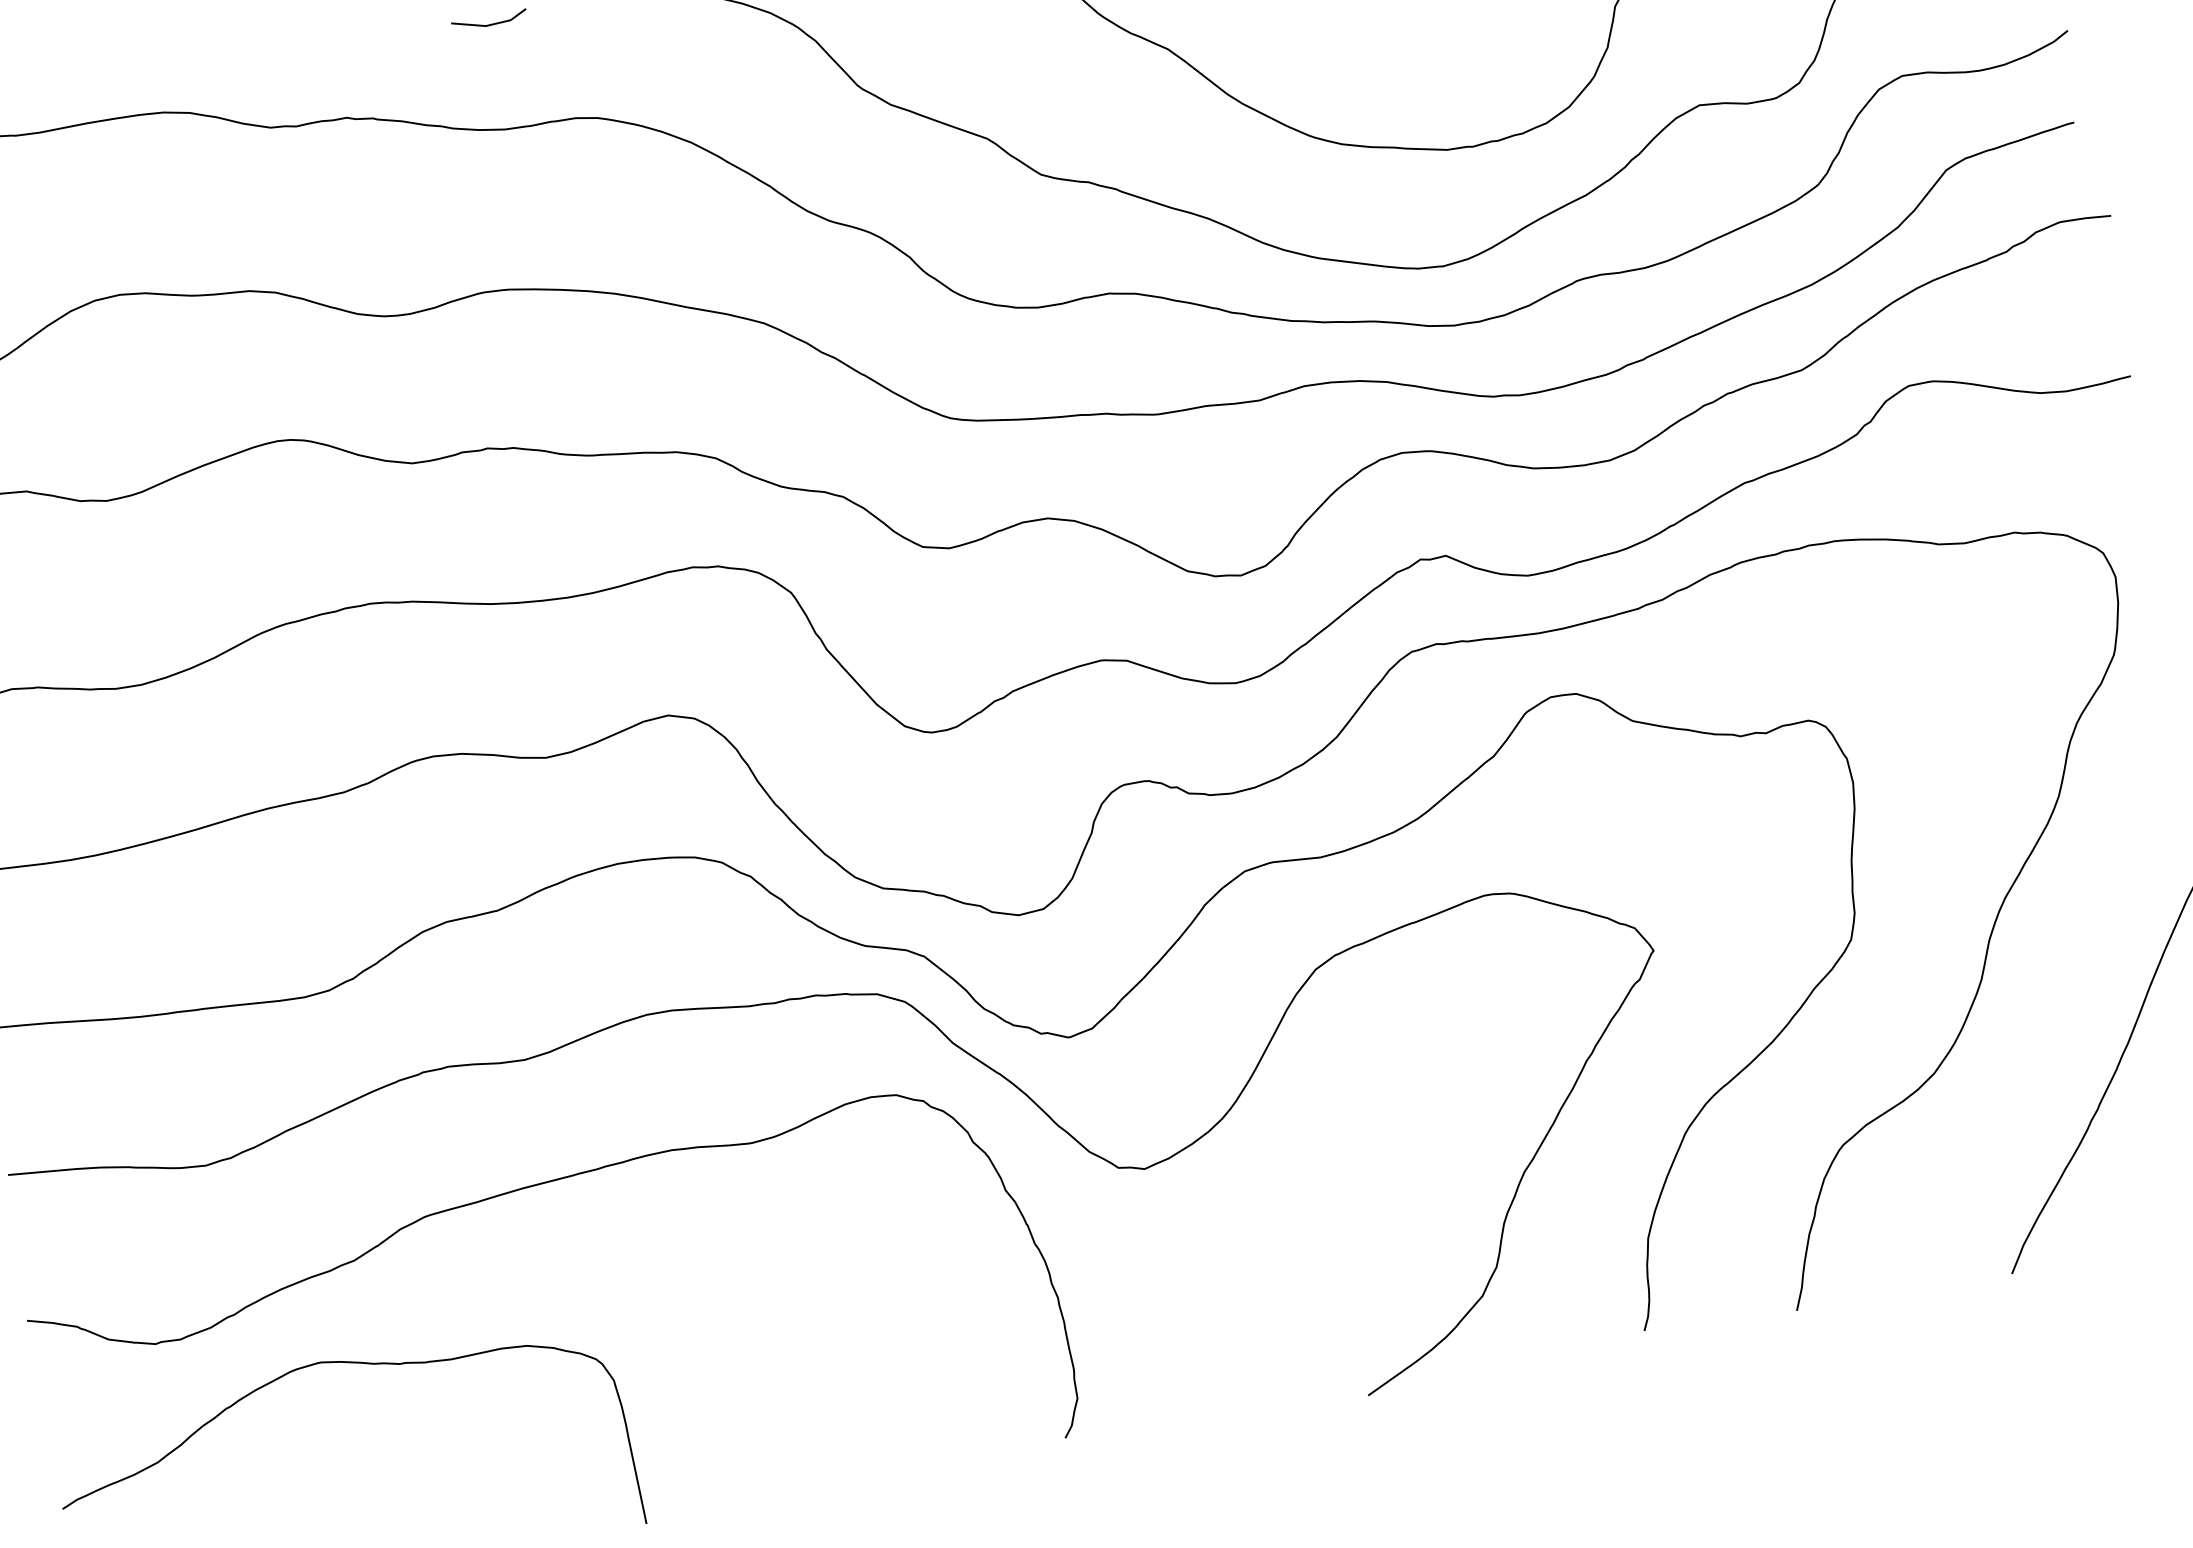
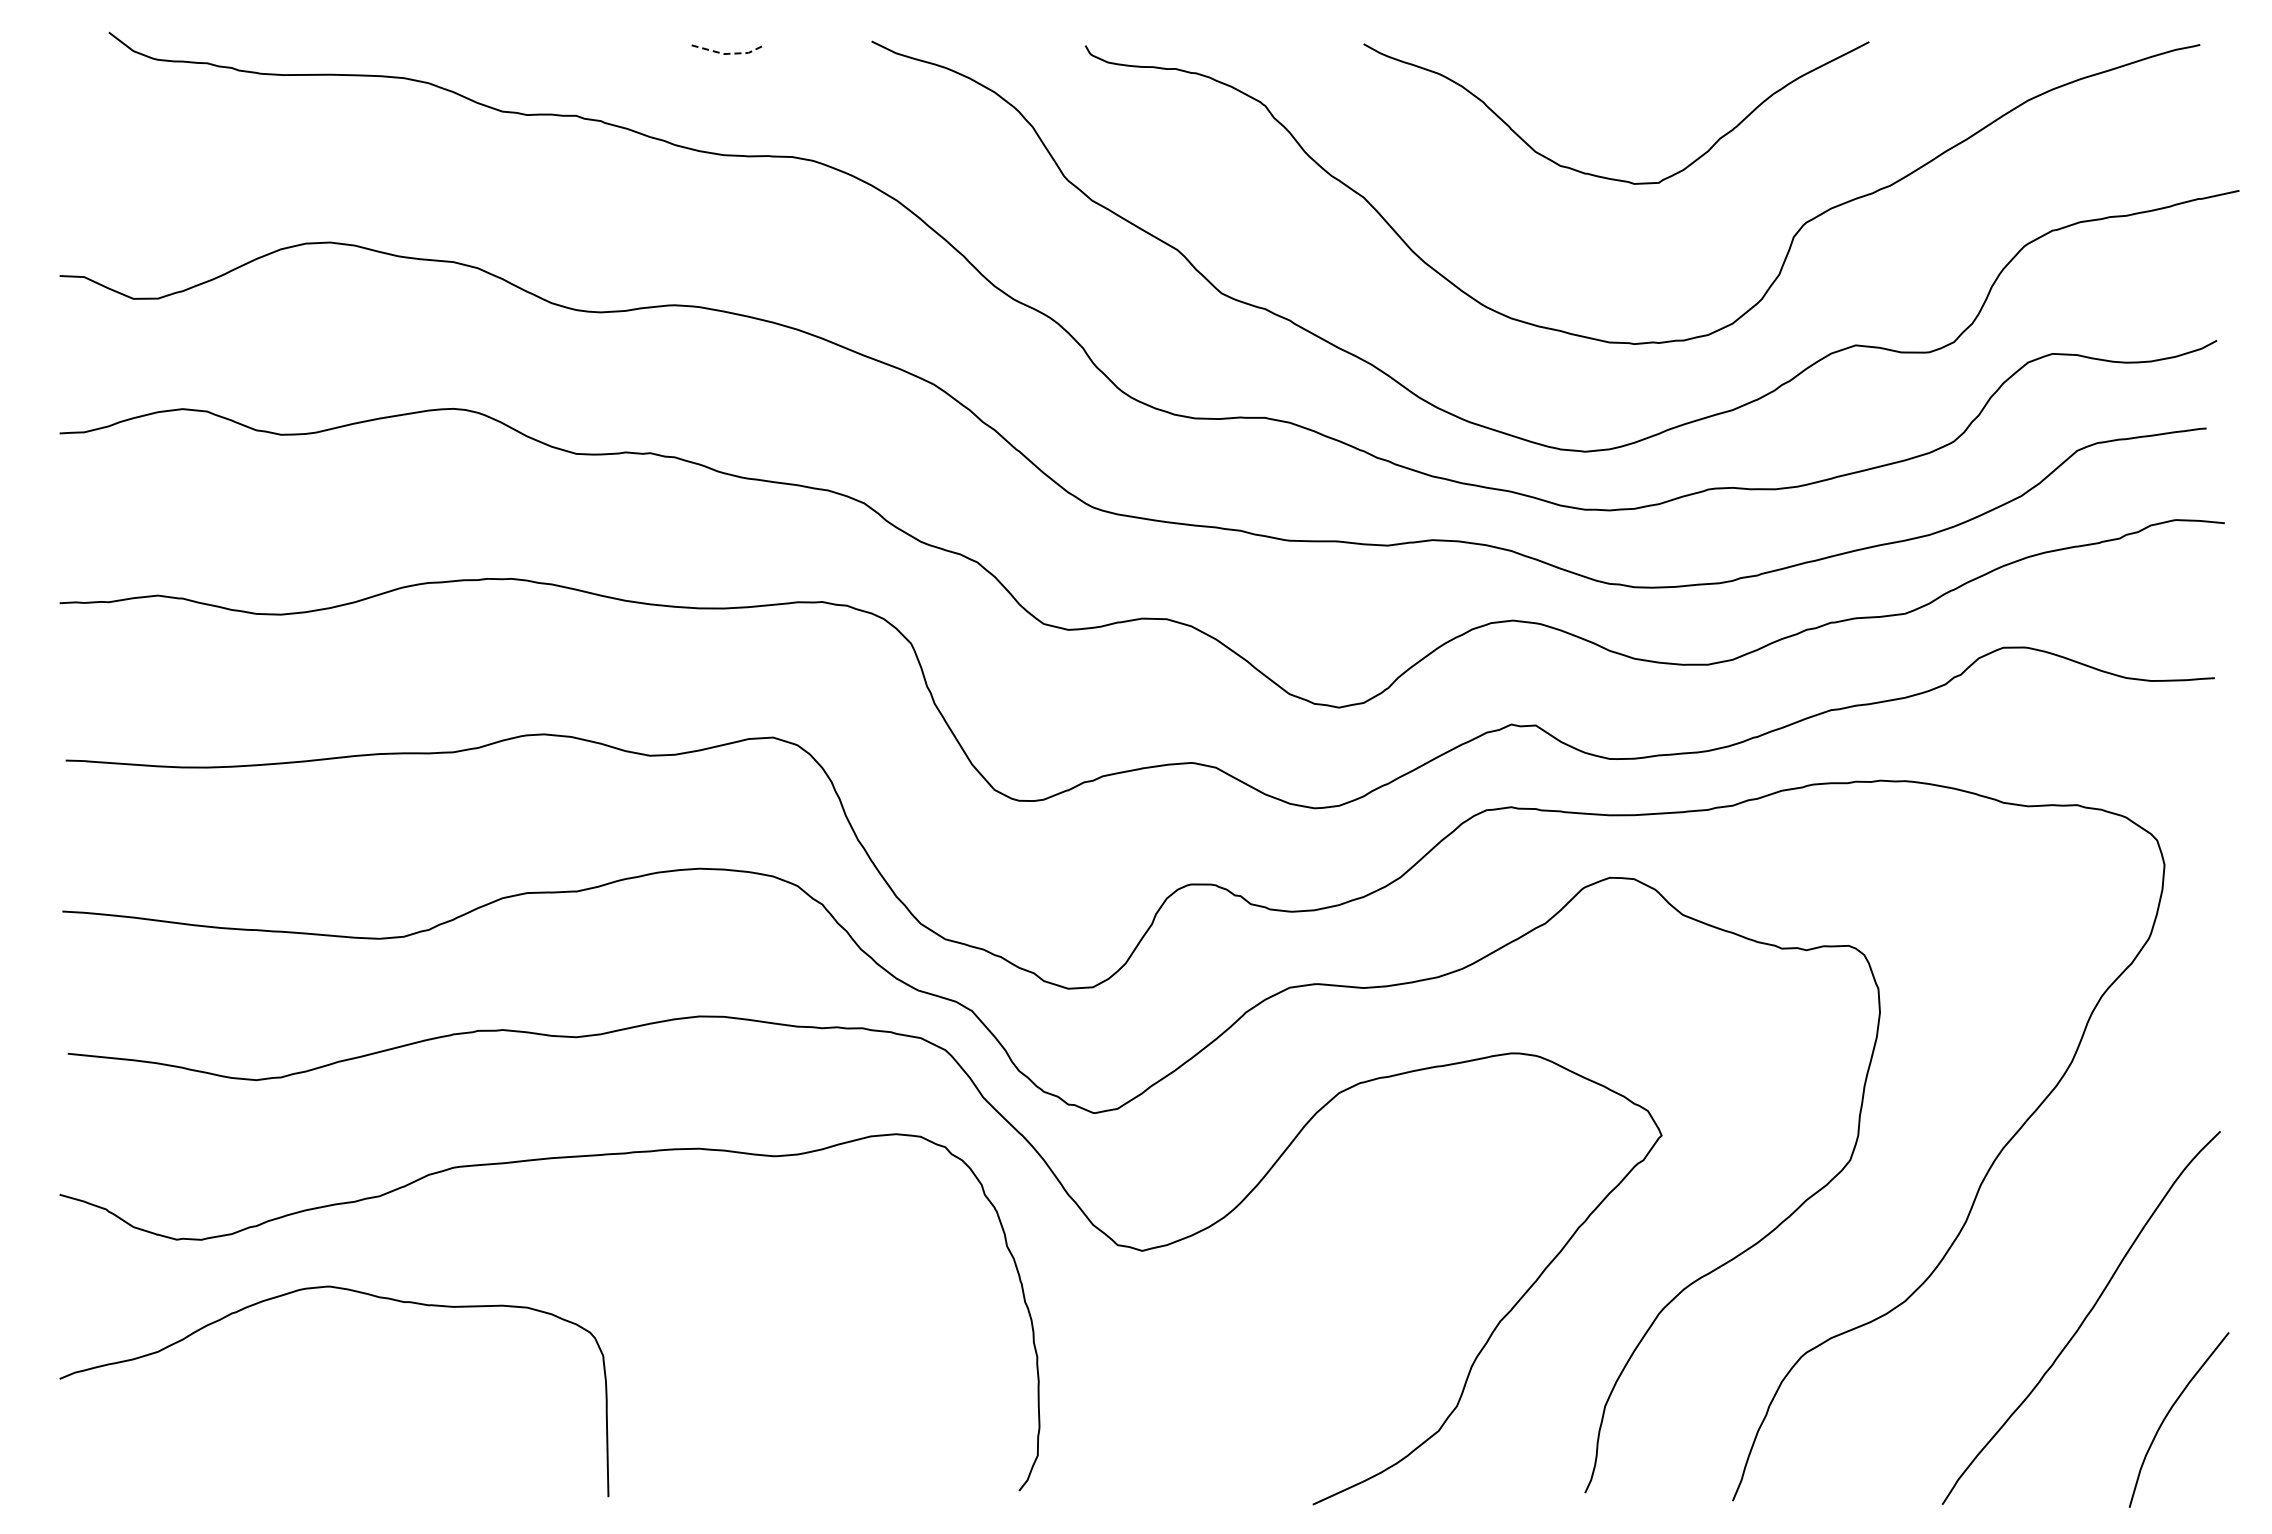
line: (490, 24) -> (728, 53), solid -> dashed

